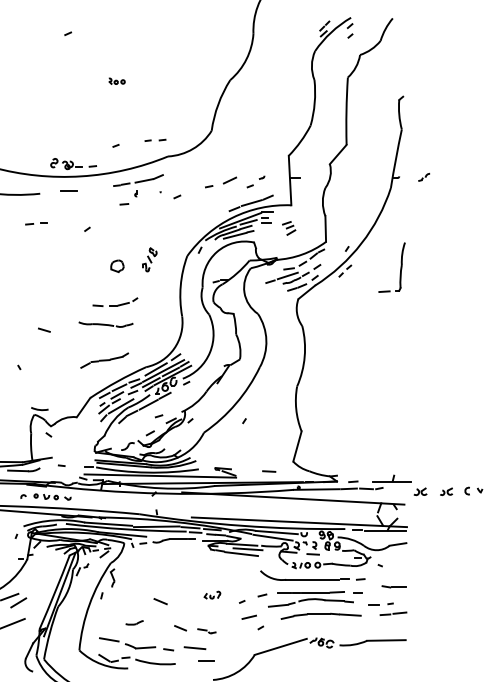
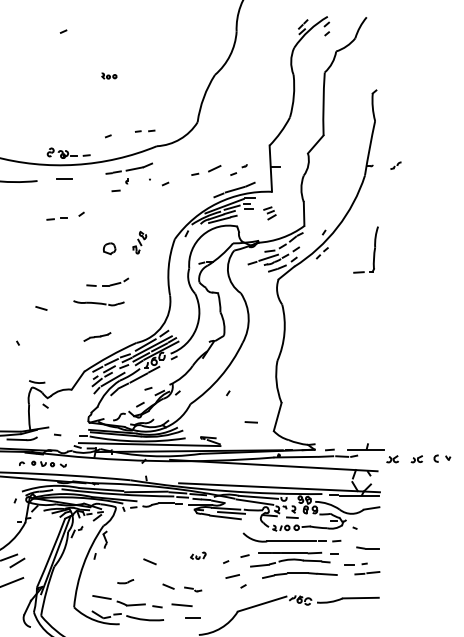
part: (35, 223) -> (56, 218), moved
part: (104, 360) -> (97, 336), size x0.6
line: (268, 471) -> (250, 422), moved

